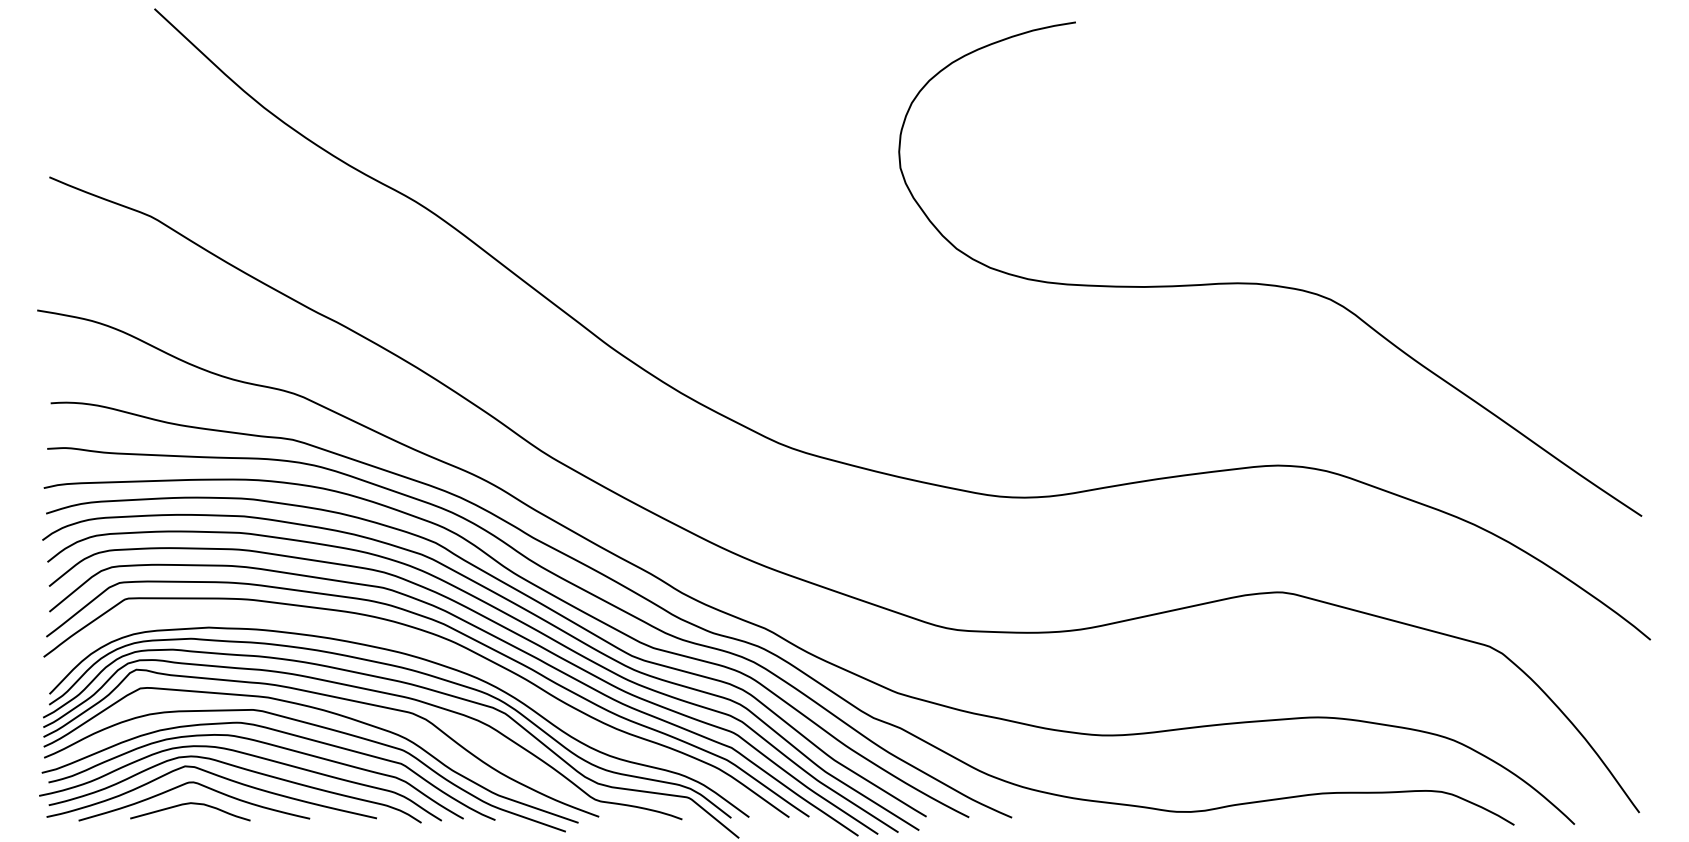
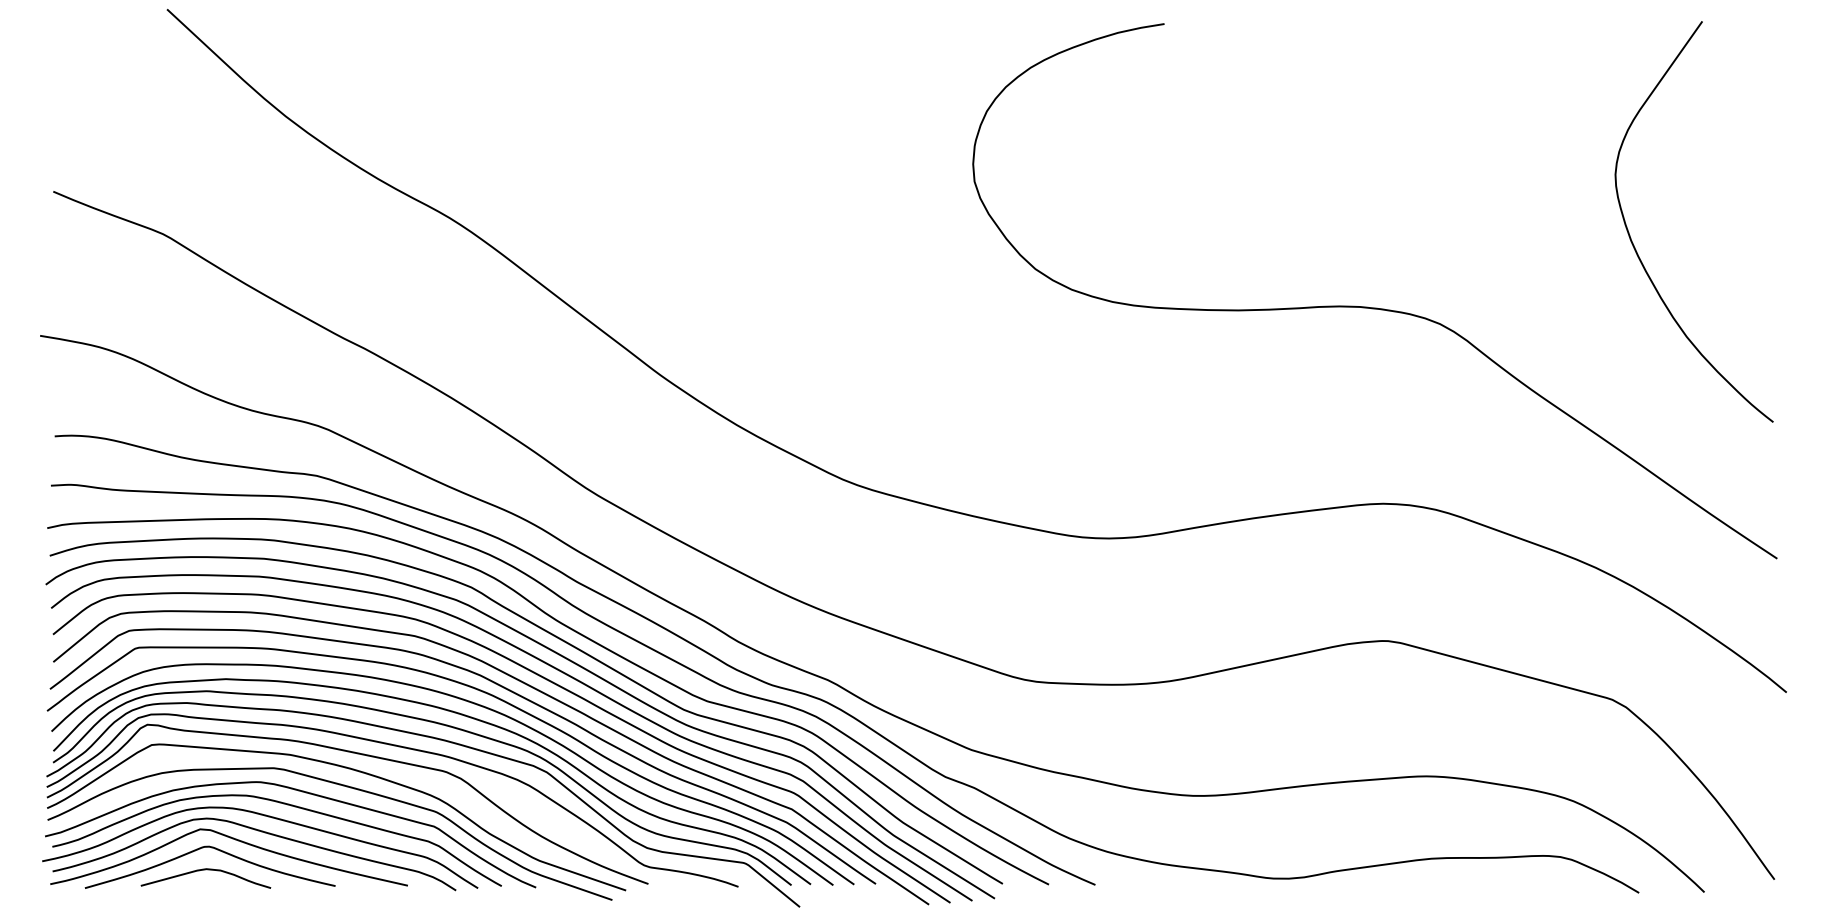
curve: (1511, 230) -> (1636, 249), added
curve: (430, 648) -> (465, 701), added

